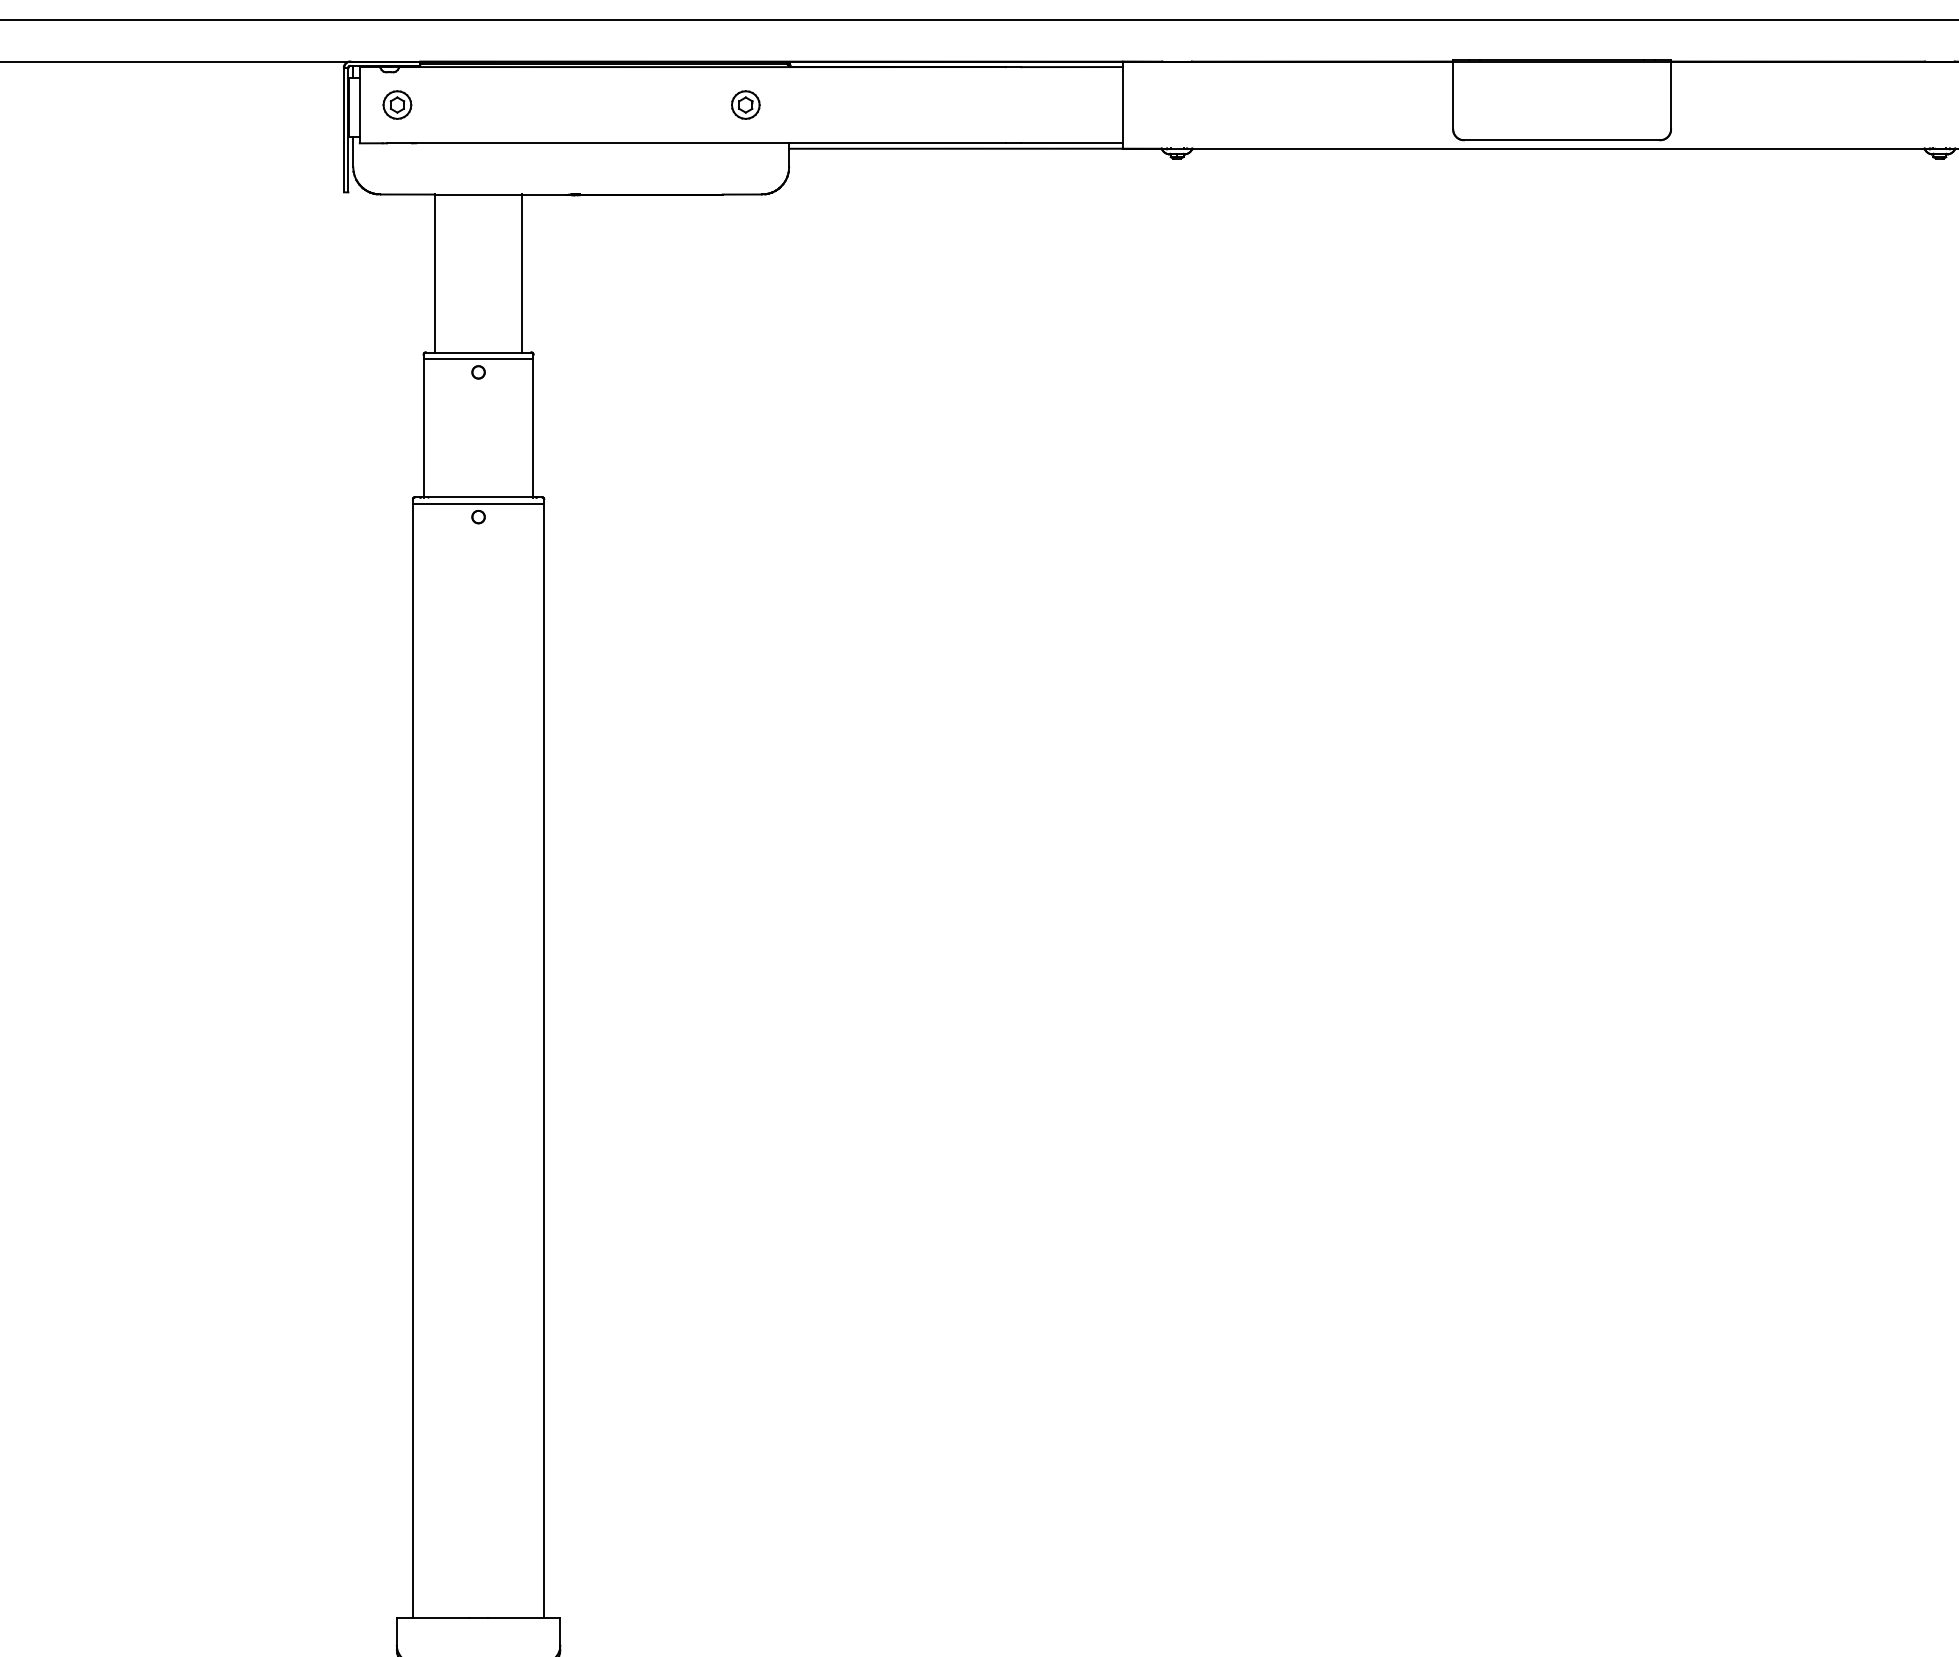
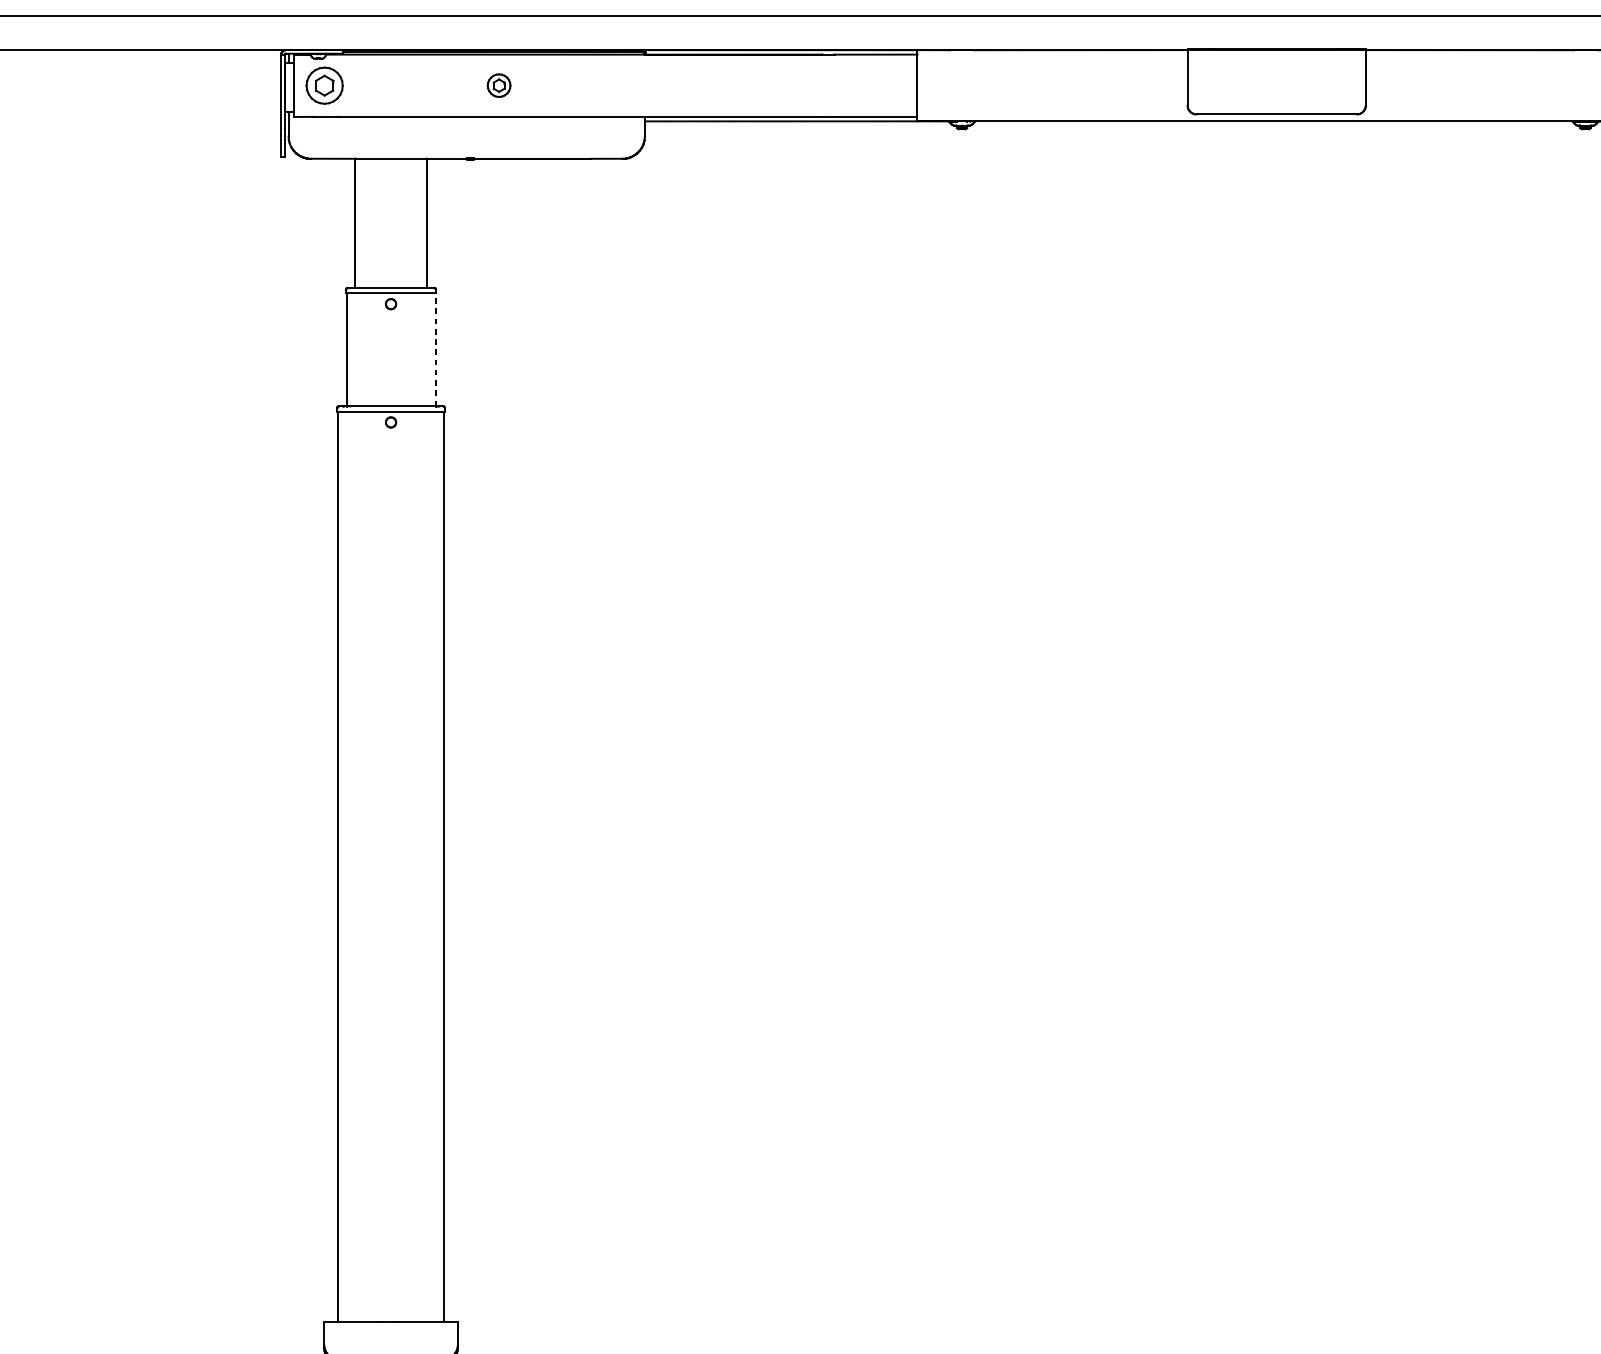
part: (397, 104) -> (324, 85), size x1.6
part: (745, 104) -> (498, 85), moved
line: (533, 427) -> (435, 349), solid -> dashed

